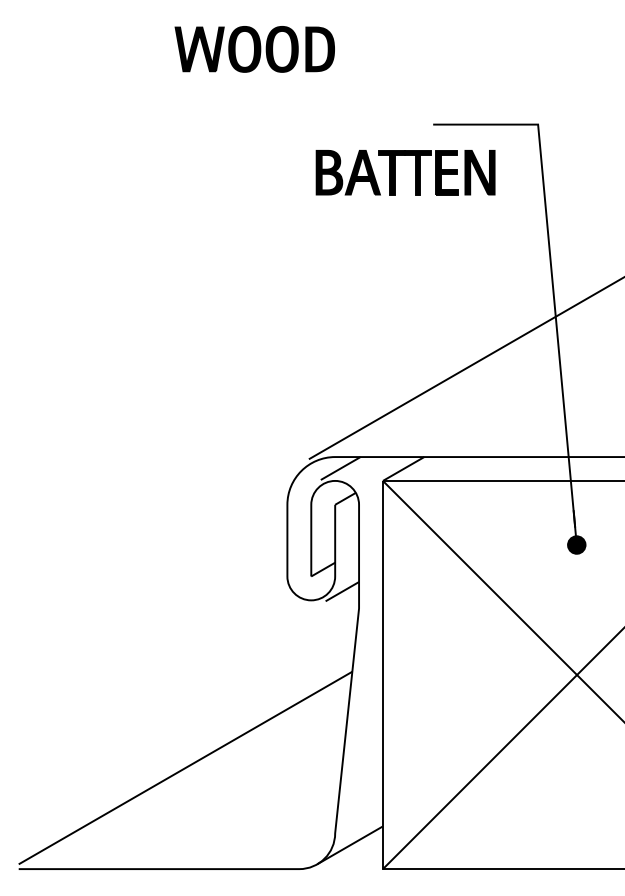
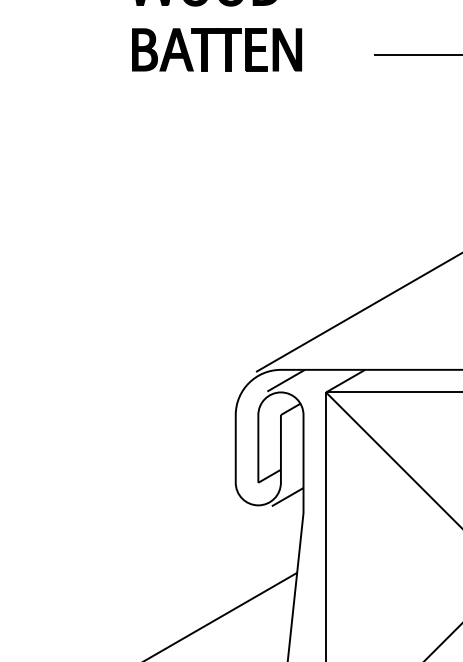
part: (395, 172) -> (207, 49), moved

